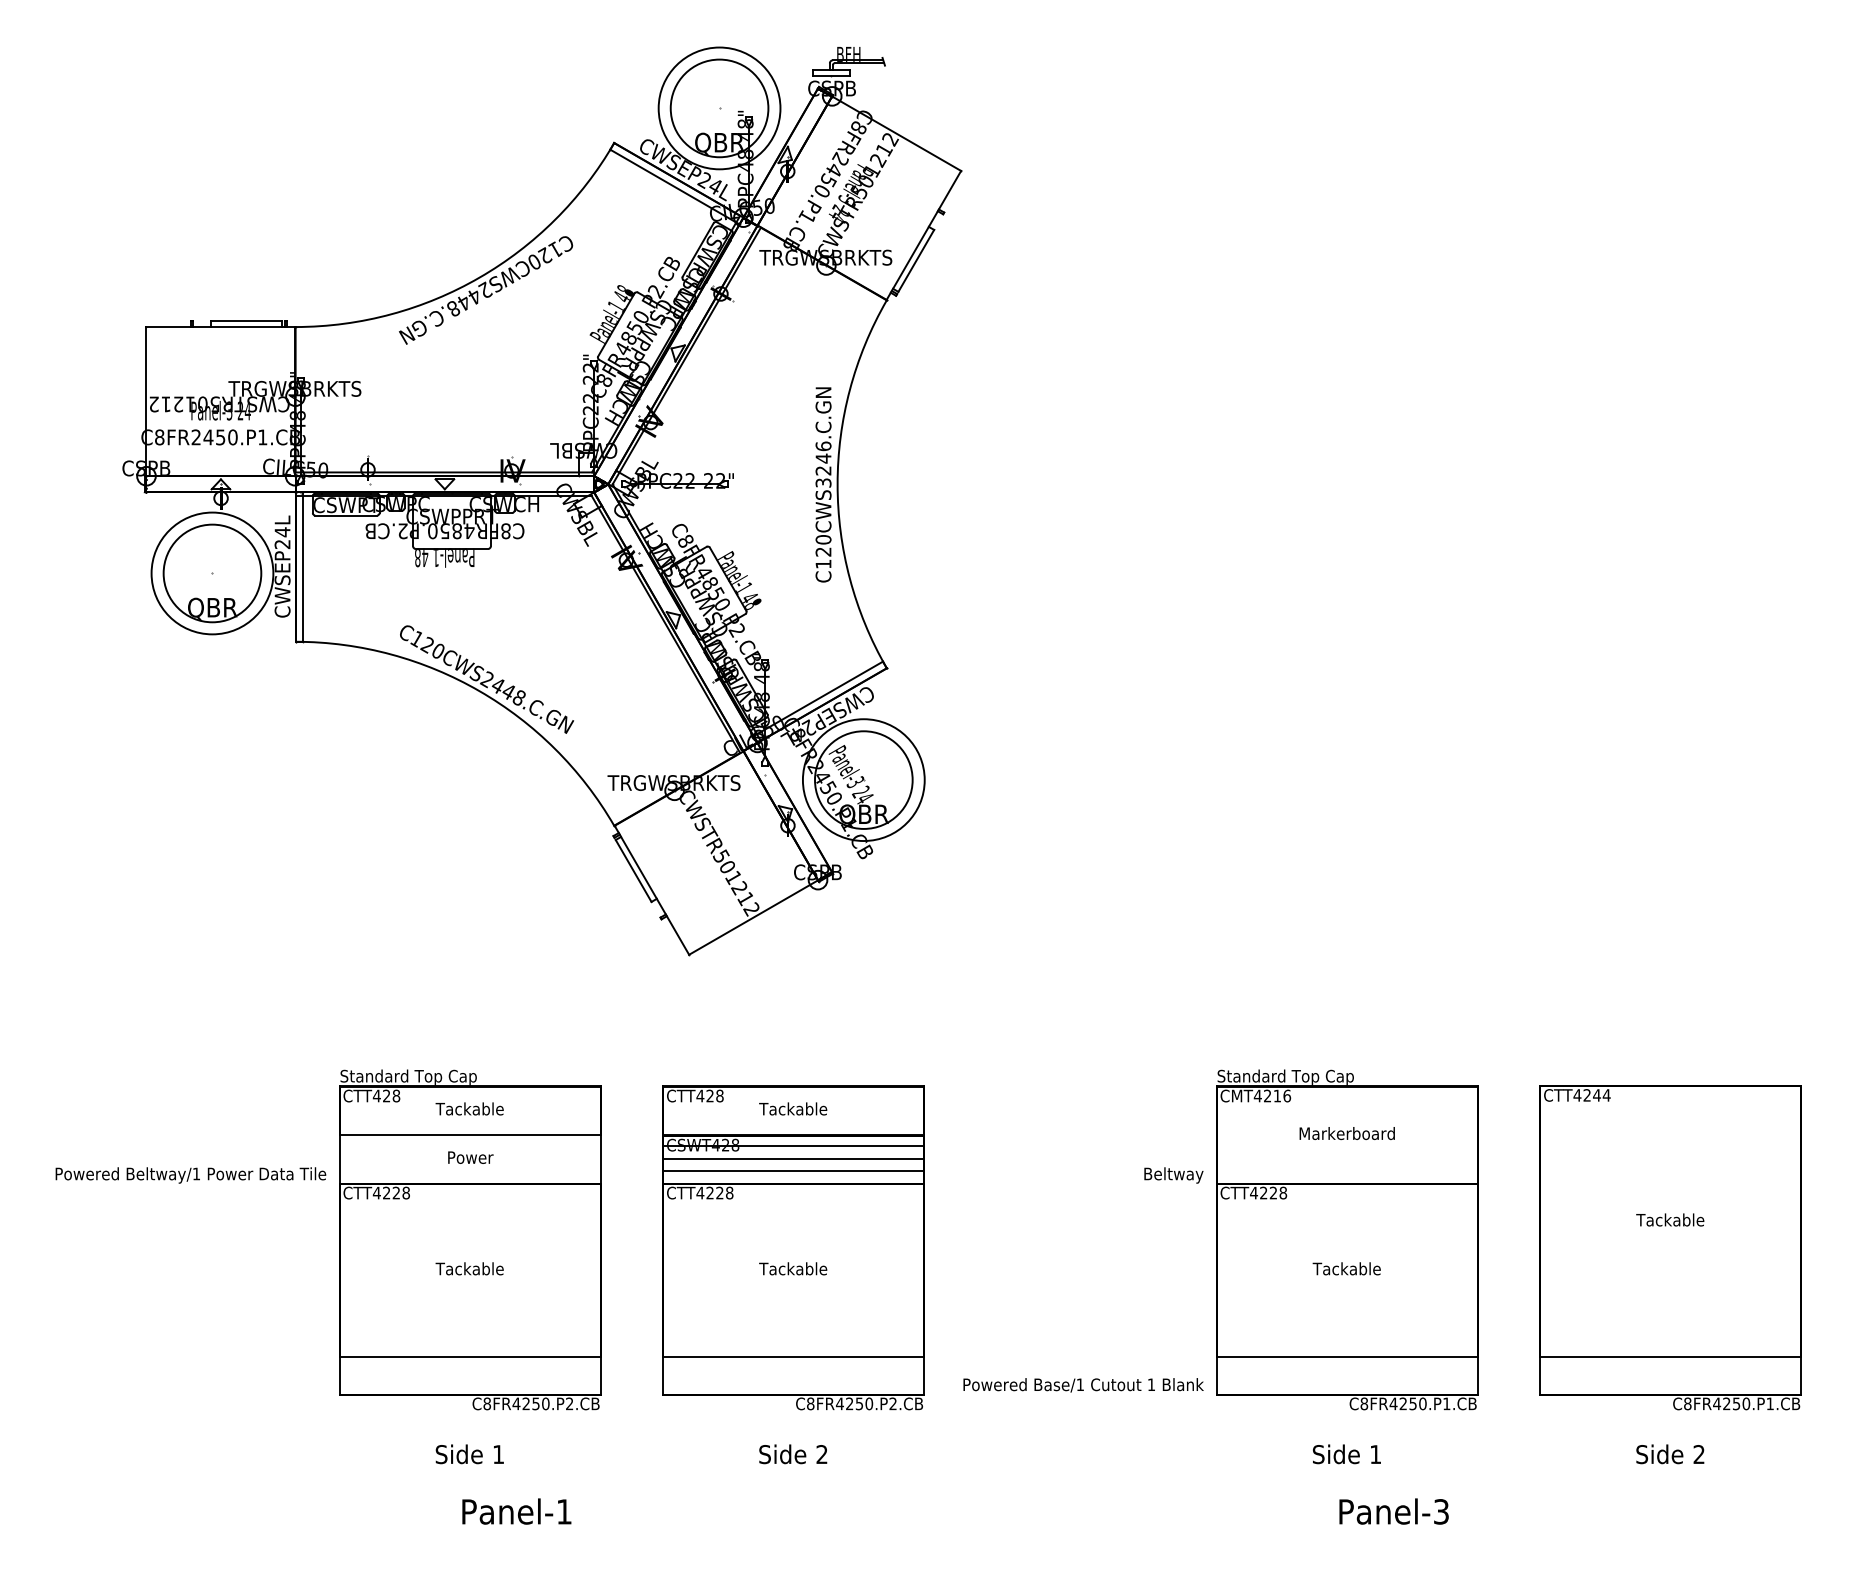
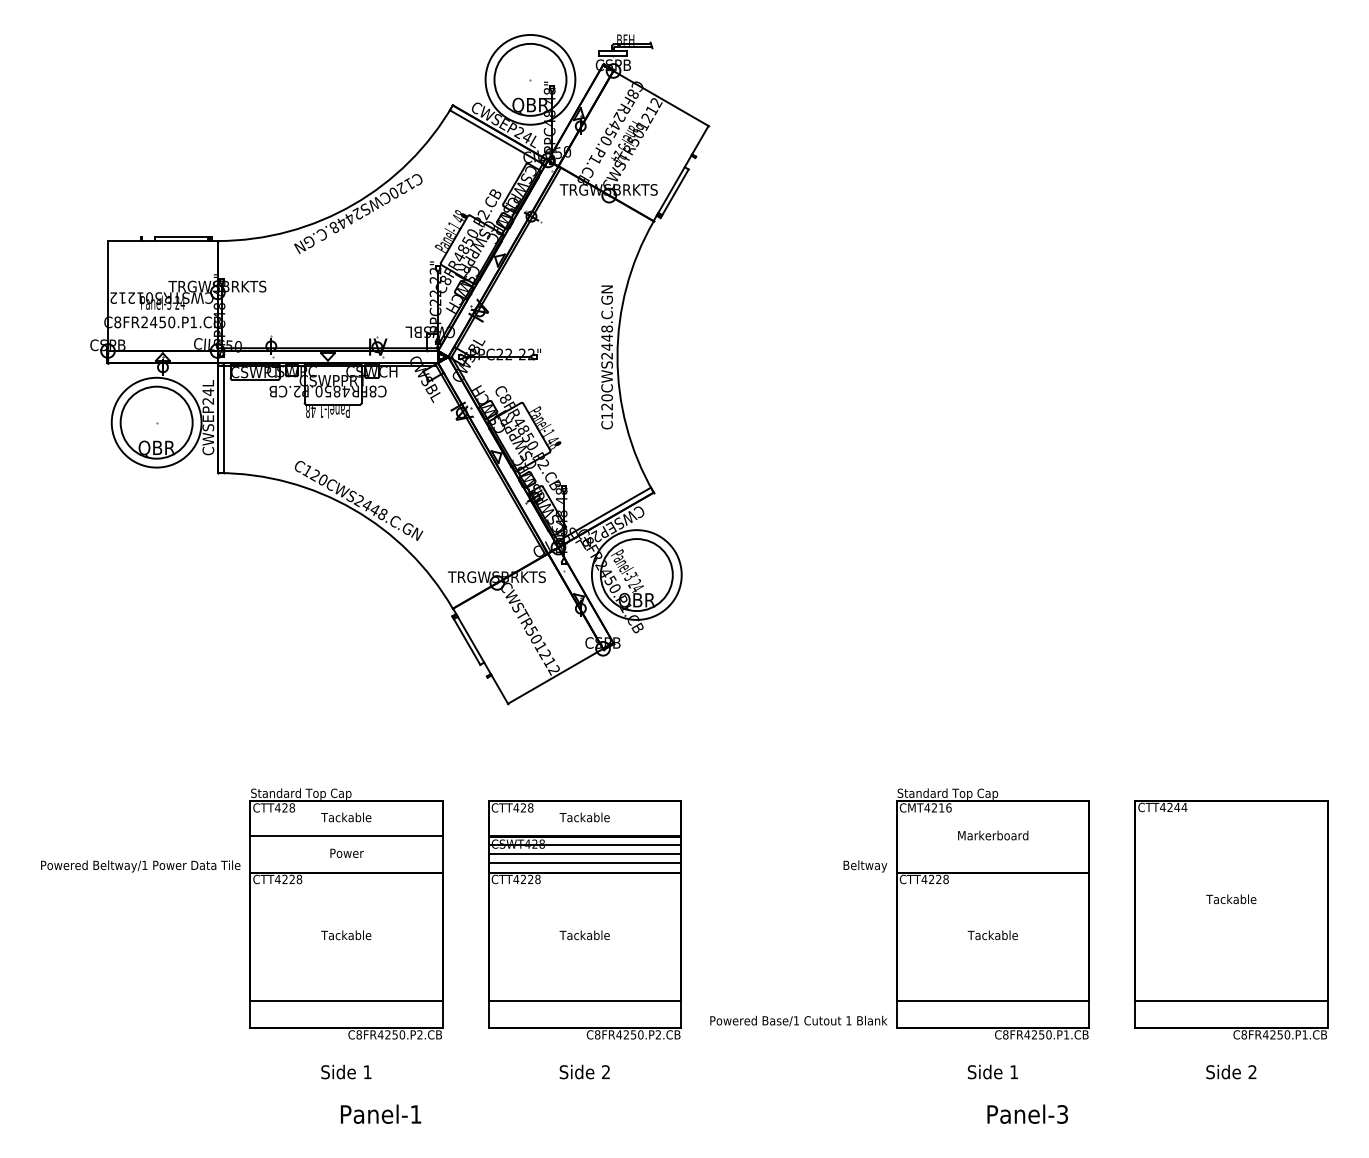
text: (822, 464) -> (606, 342), C120CWS3246.C.GN -> C120CWS2448.C.GN

